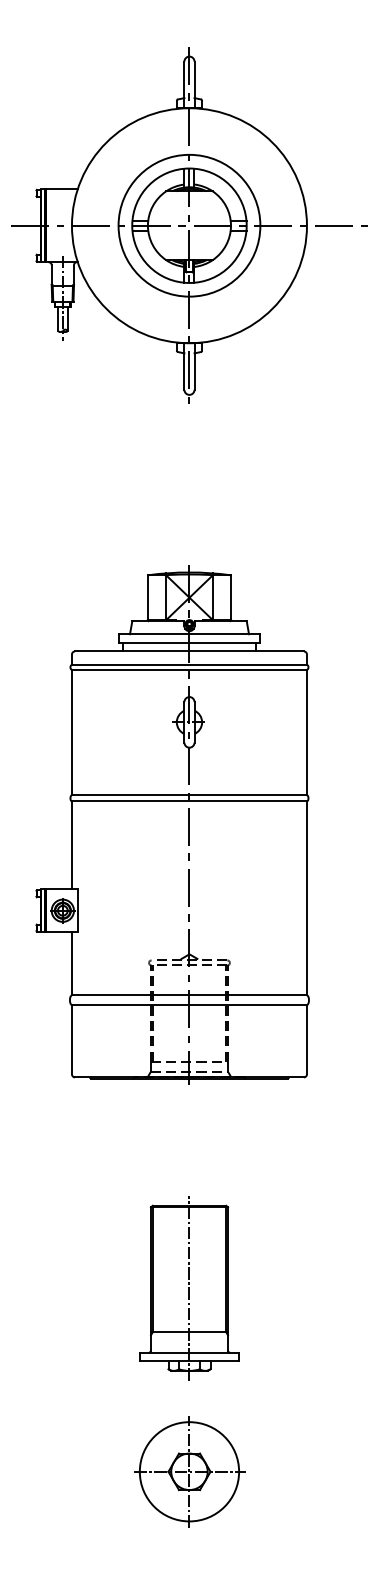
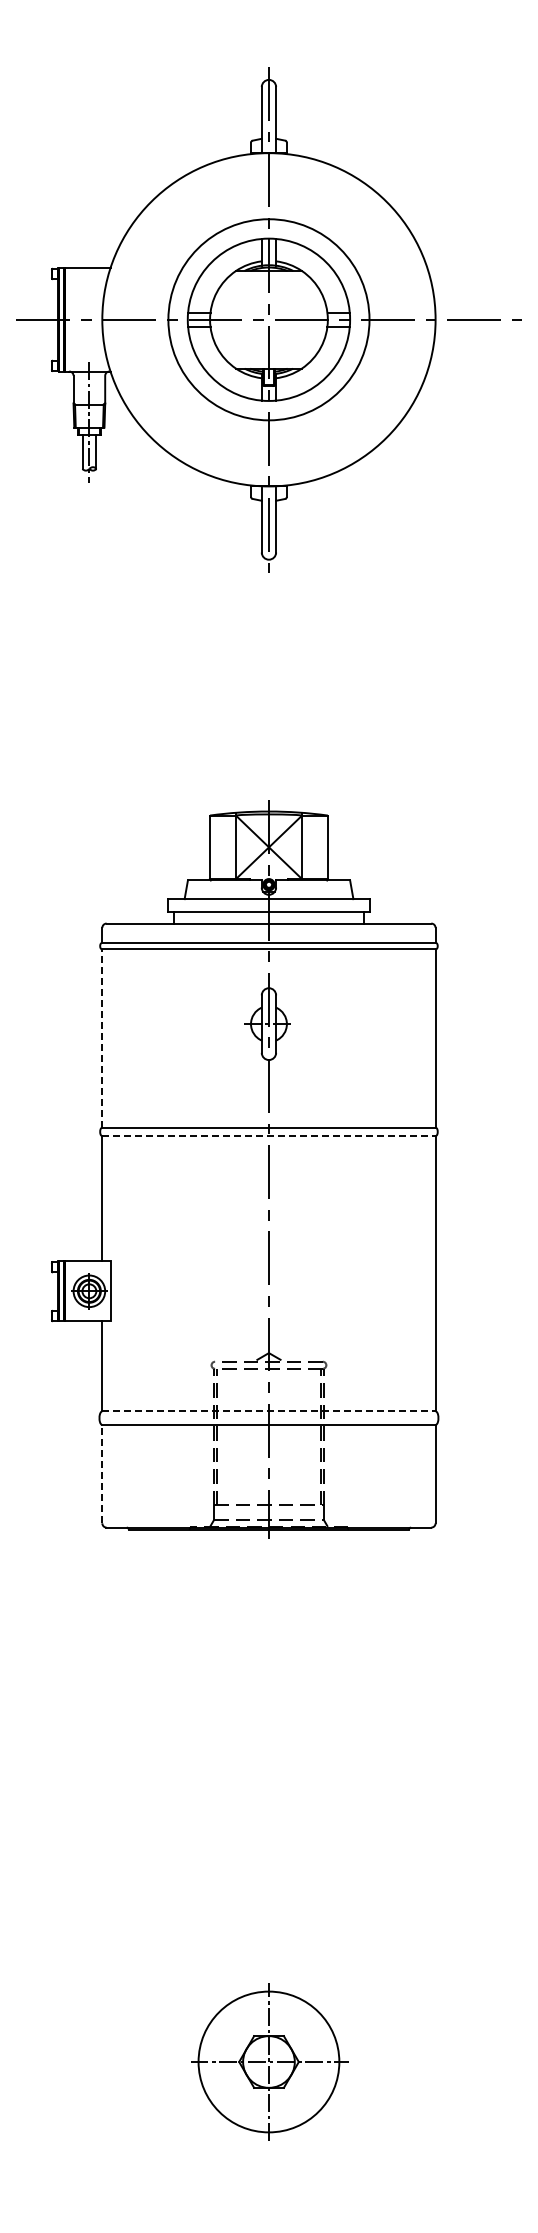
line: (72, 731) -> (102, 1037), solid -> dashed
line: (189, 801) -> (268, 1136), solid -> dashed
line: (189, 995) -> (268, 1411), solid -> dashed
line: (72, 1039) -> (102, 1473), solid -> dashed
part: (189, 1288) -> (268, 1826), removed
part: (189, 1471) -> (269, 2061), moved

